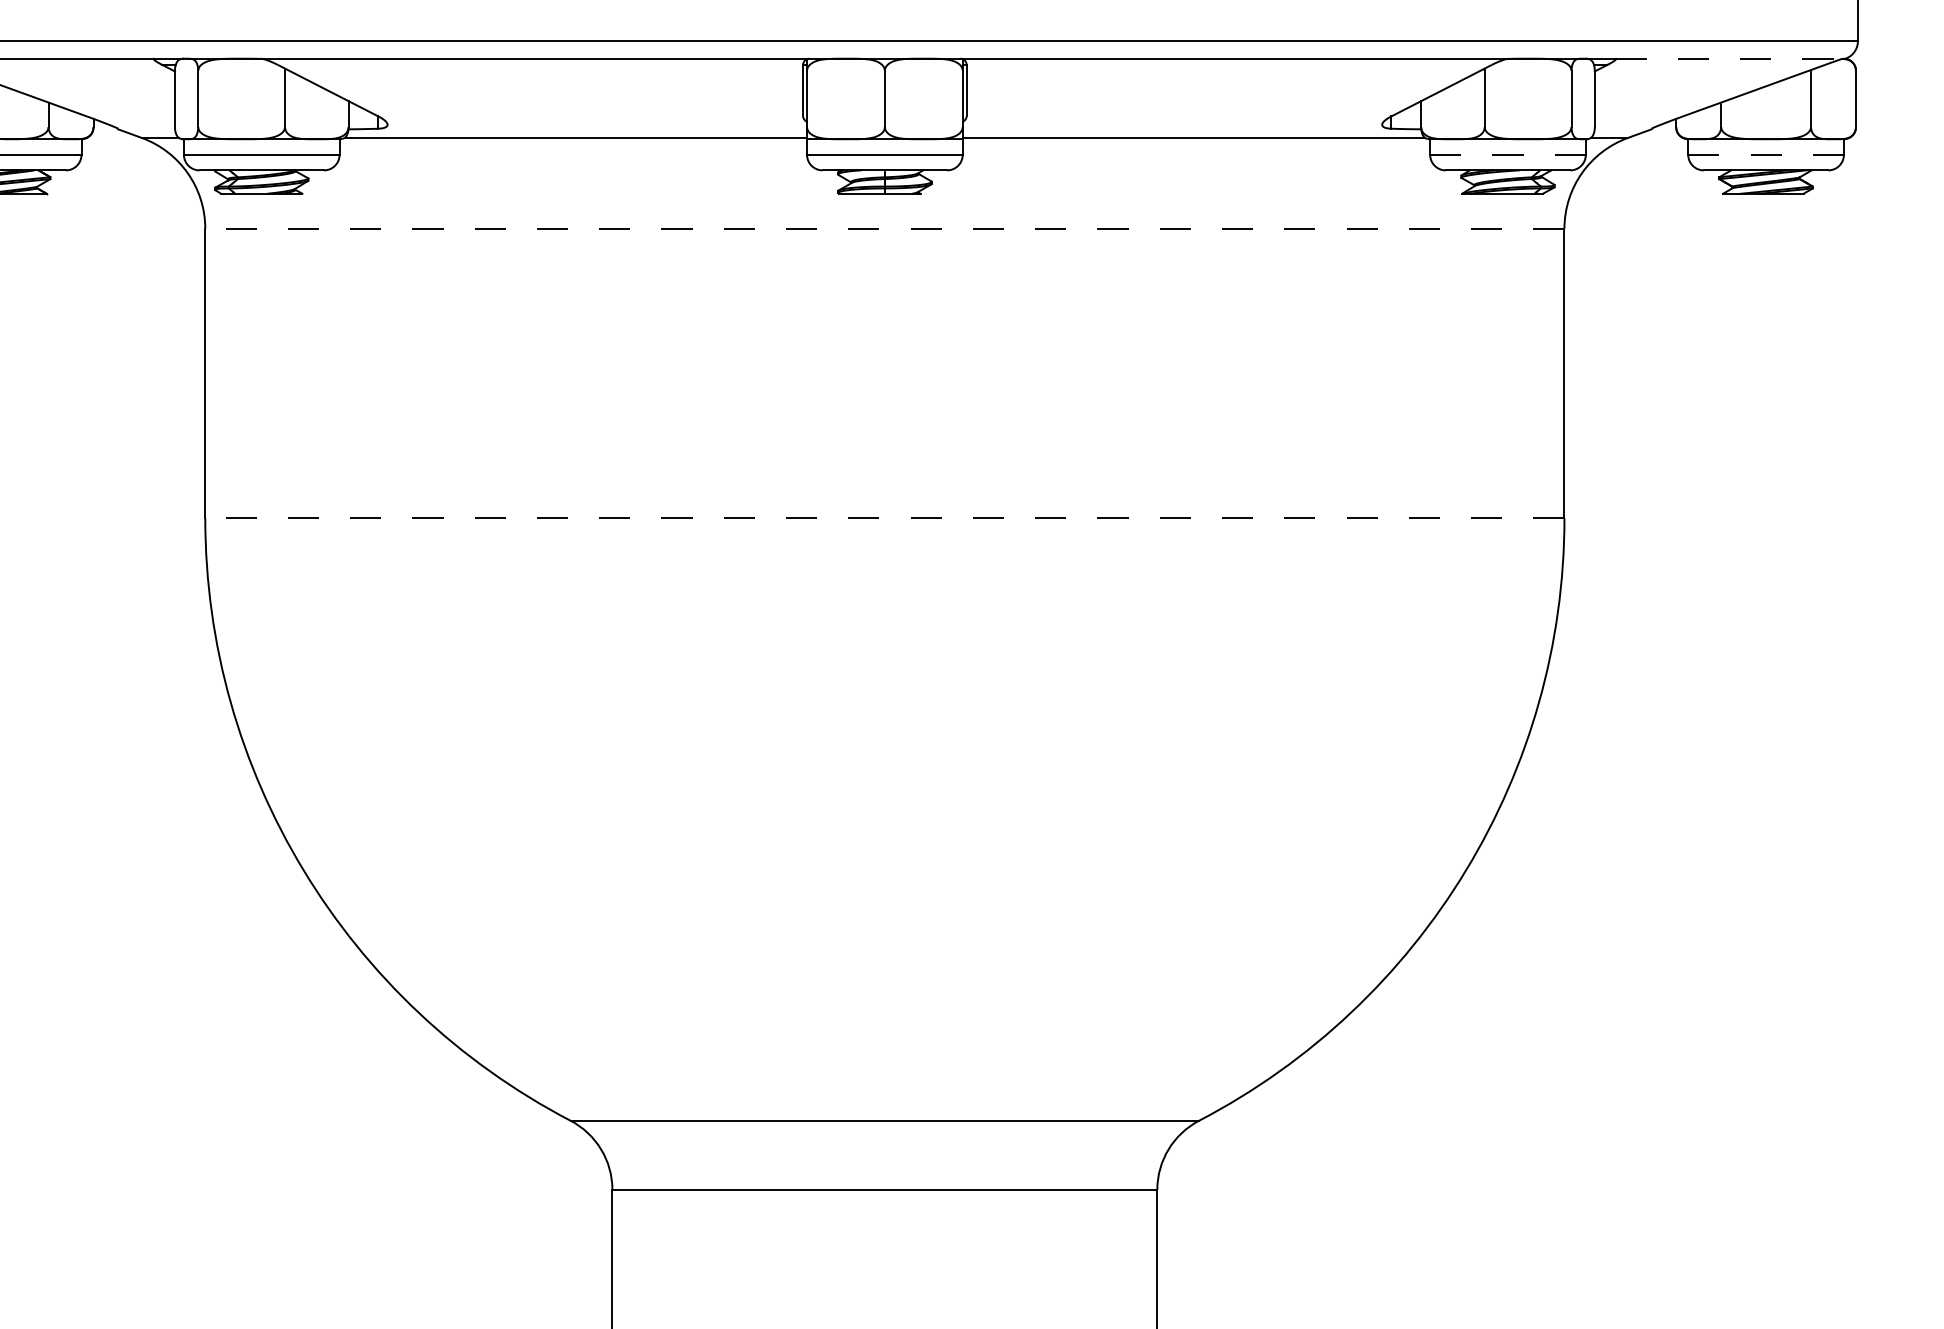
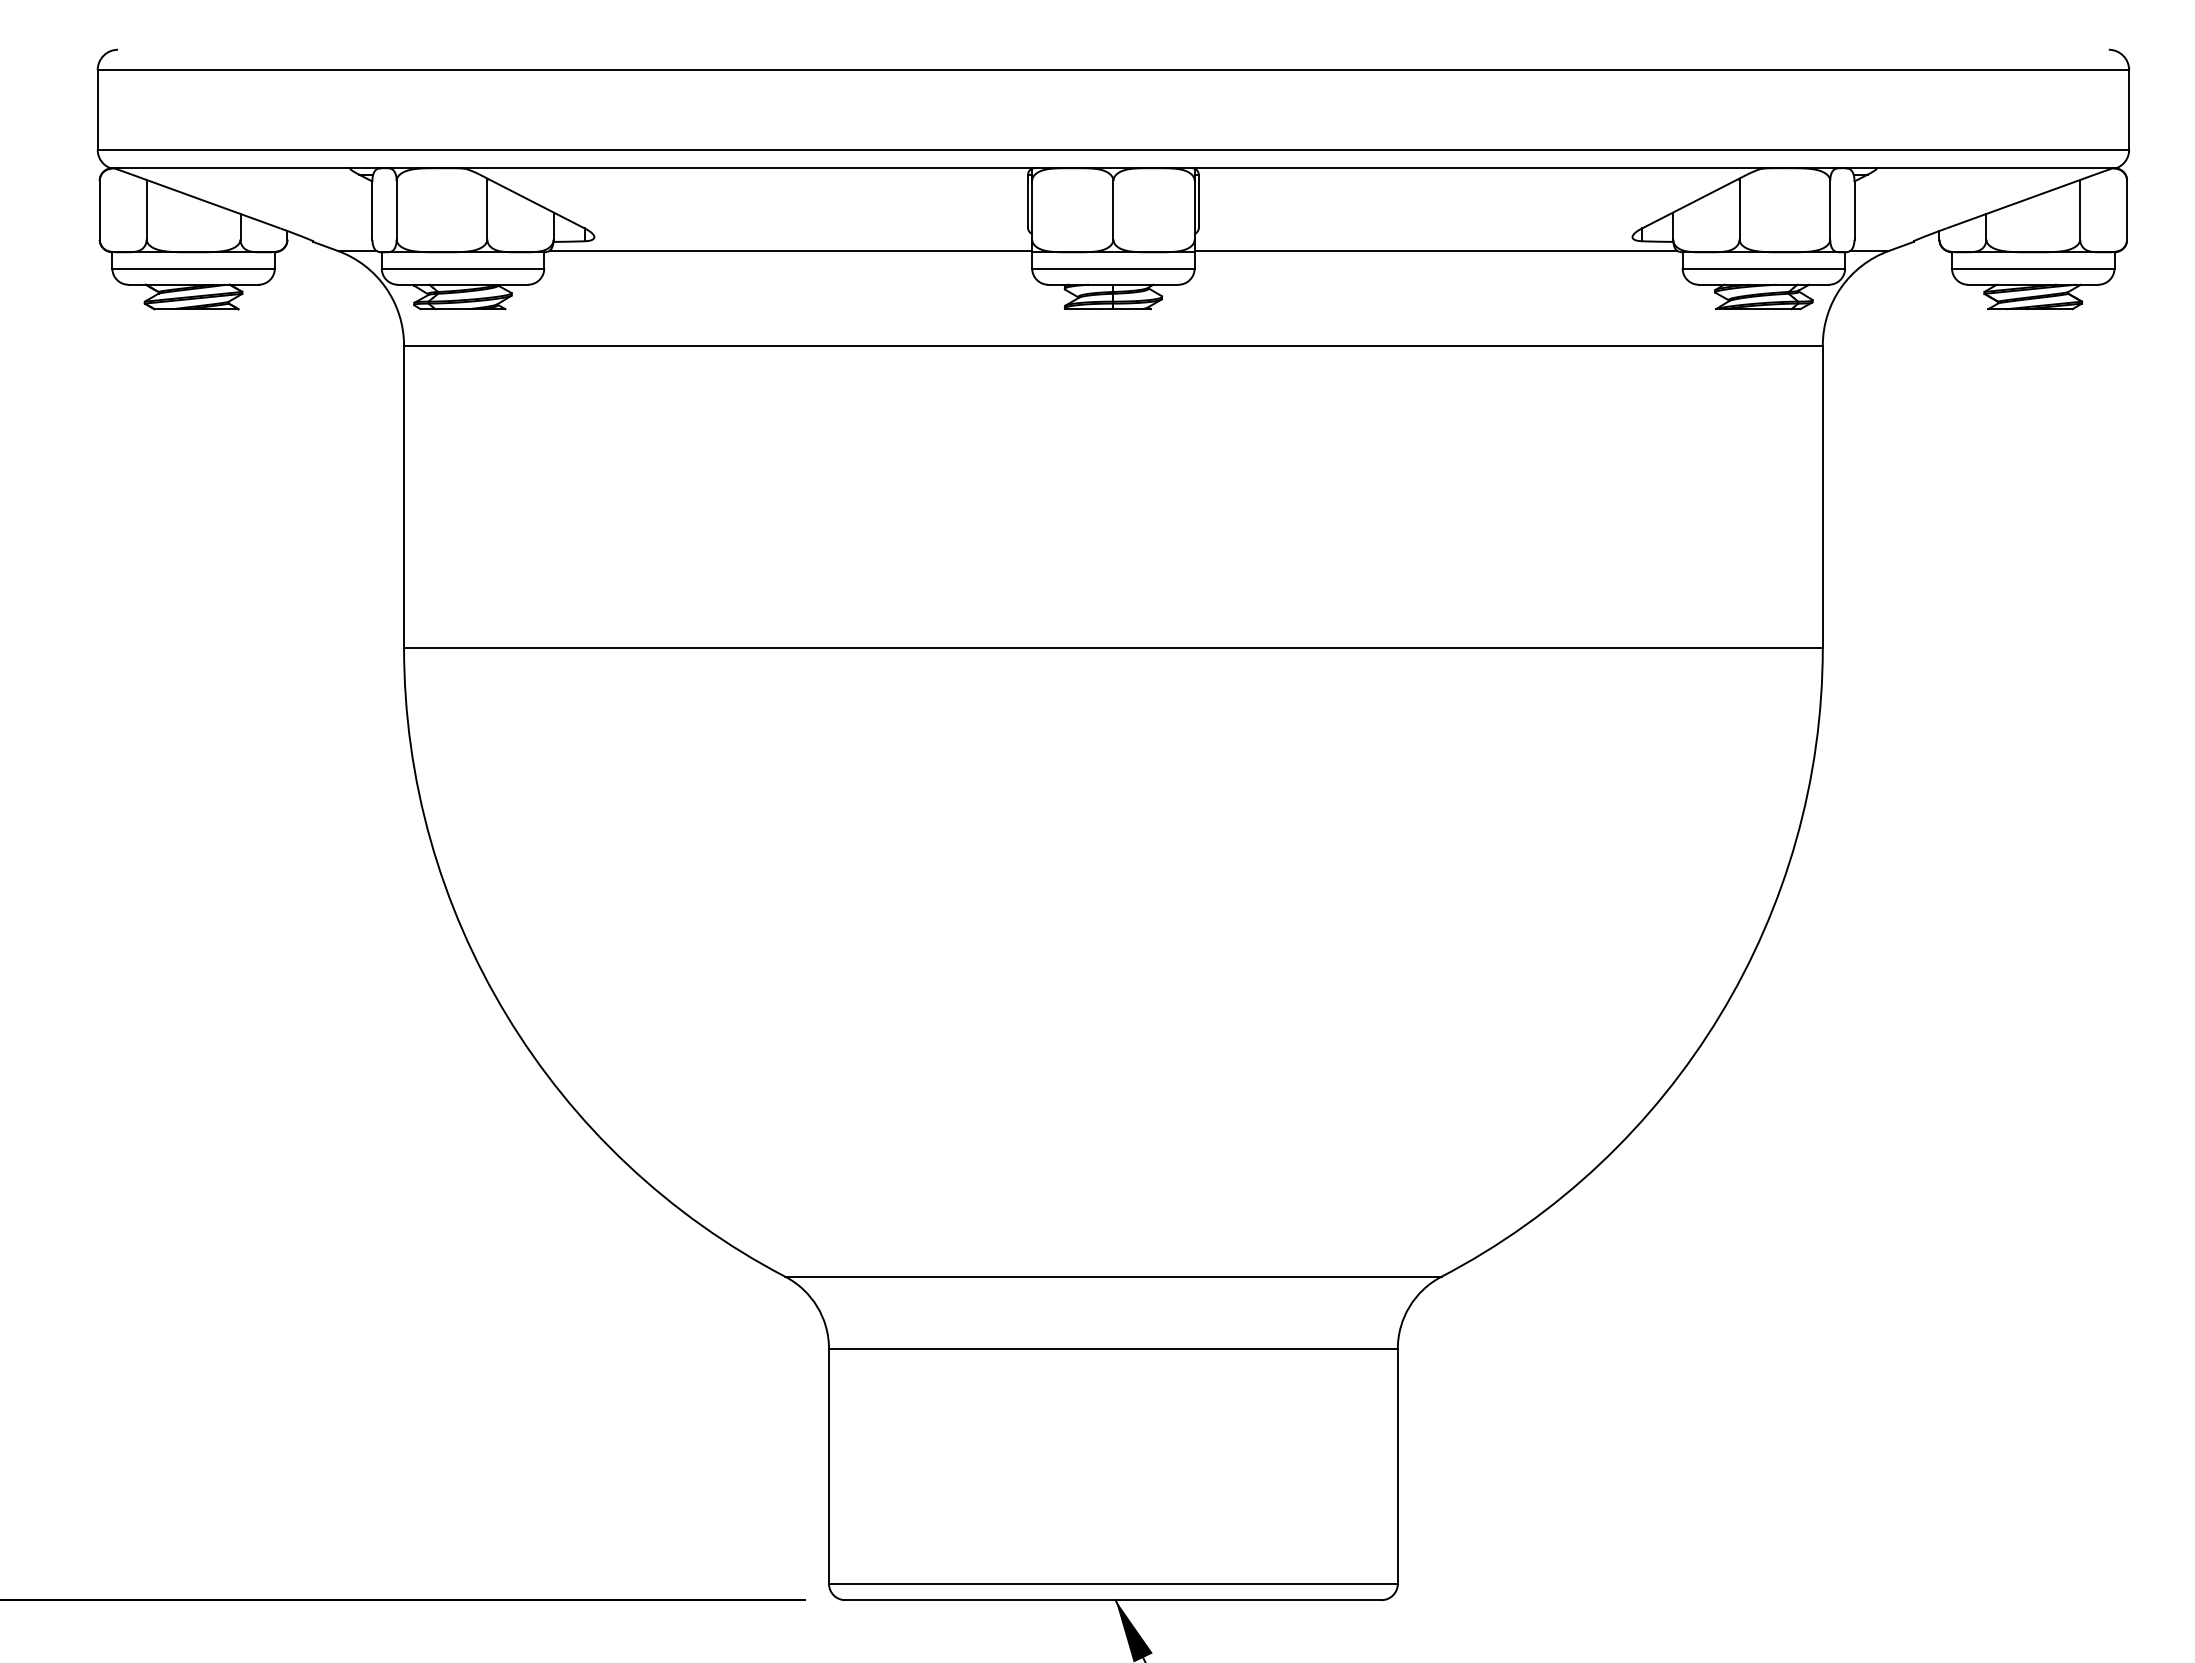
line: (1728, 59) -> (1994, 168), dashed -> solid
line: (1508, 154) -> (1764, 268), dashed -> solid
line: (1766, 154) -> (2033, 268), dashed -> solid
line: (883, 228) -> (1112, 345), dashed -> solid
line: (883, 517) -> (1112, 647), dashed -> solid

